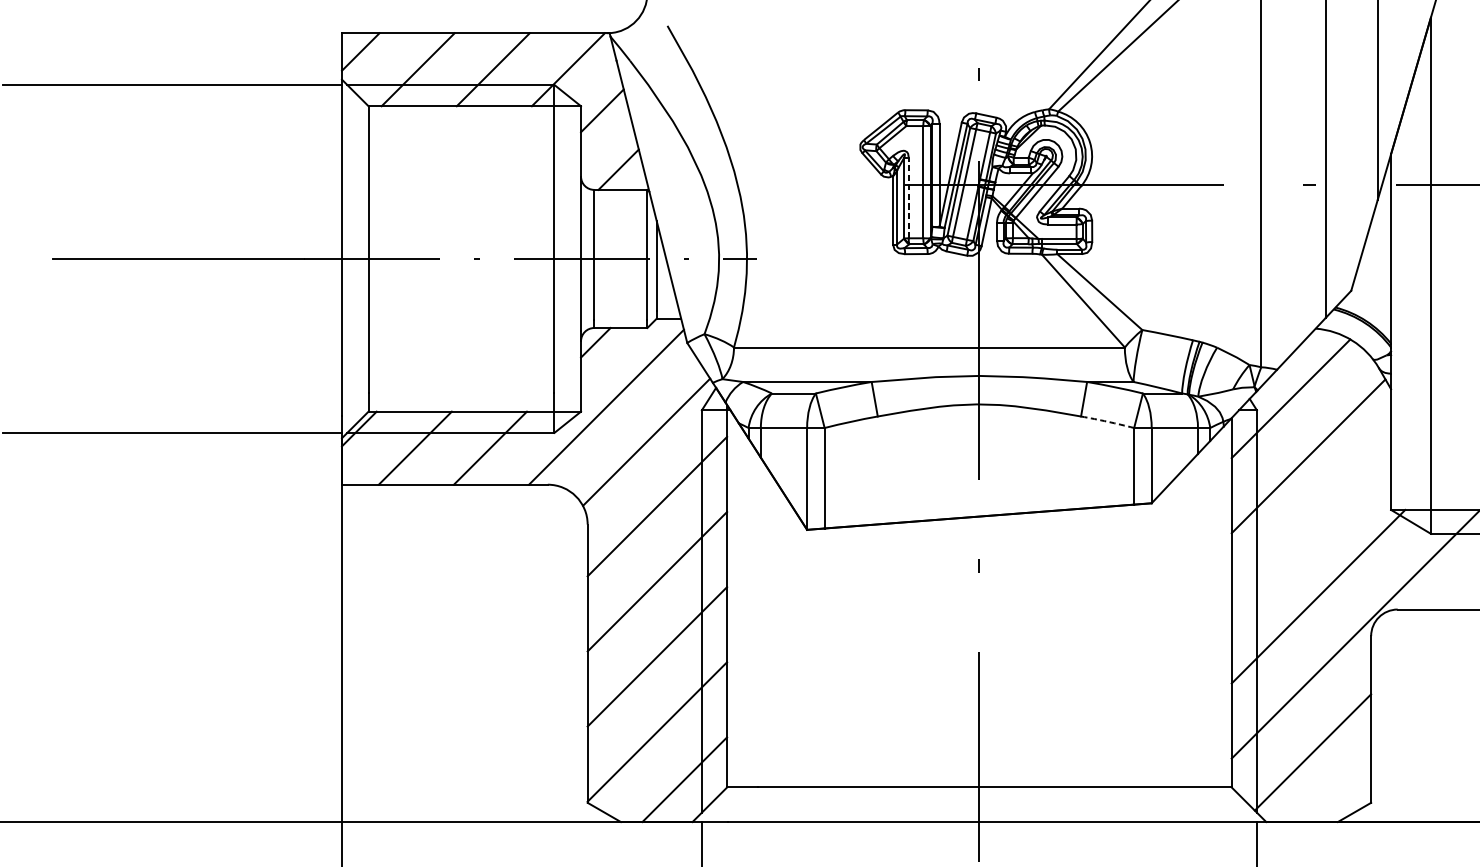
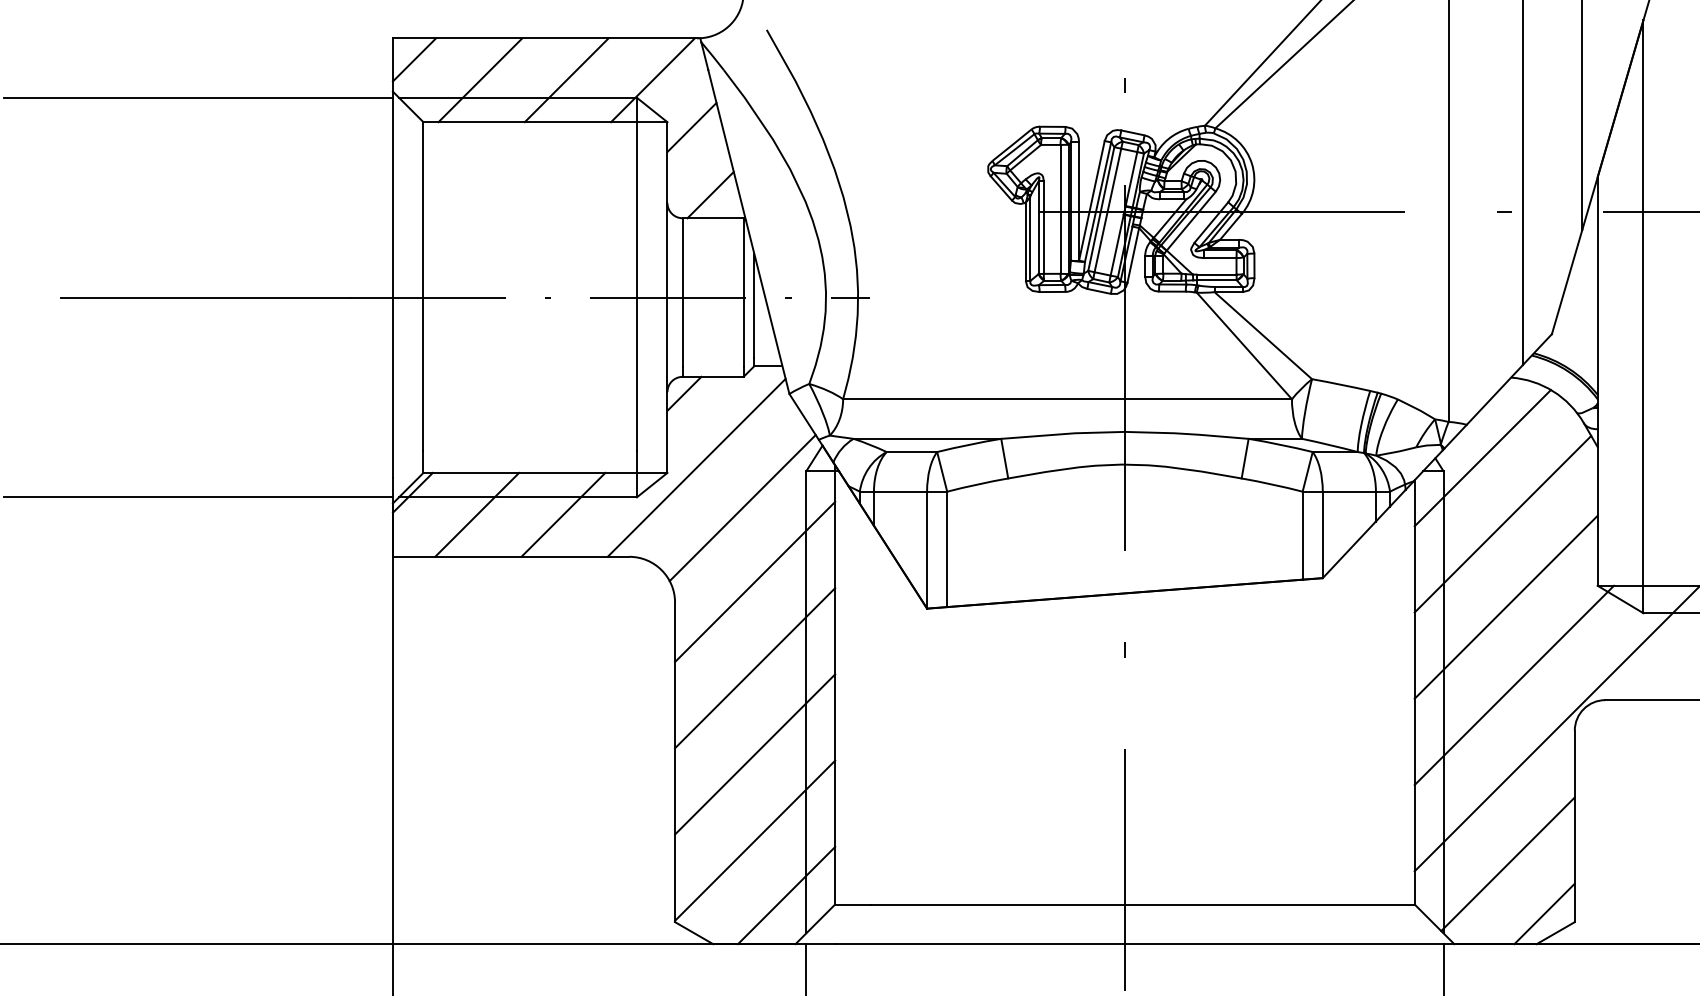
line: (908, 197) -> (1043, 227), dashed -> solid
arc: (1107, 421) -> (1272, 484), dashed -> solid
line: (1310, 527) -> (1505, 606), added
line: (1344, 795) -> (1544, 913), added

